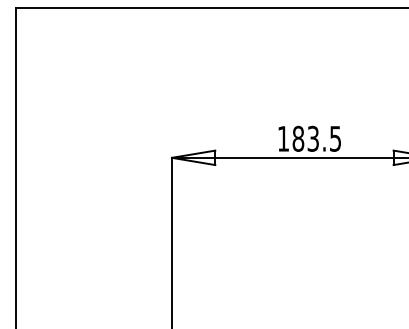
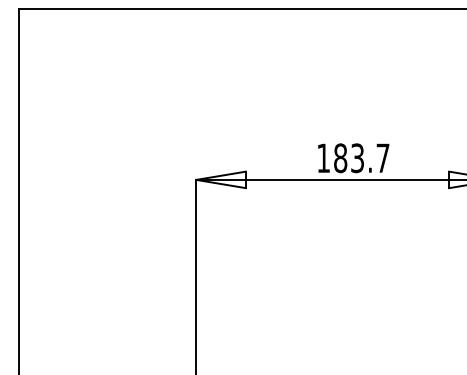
text: (335, 138) -> (382, 157), 183.5 -> 183.7

